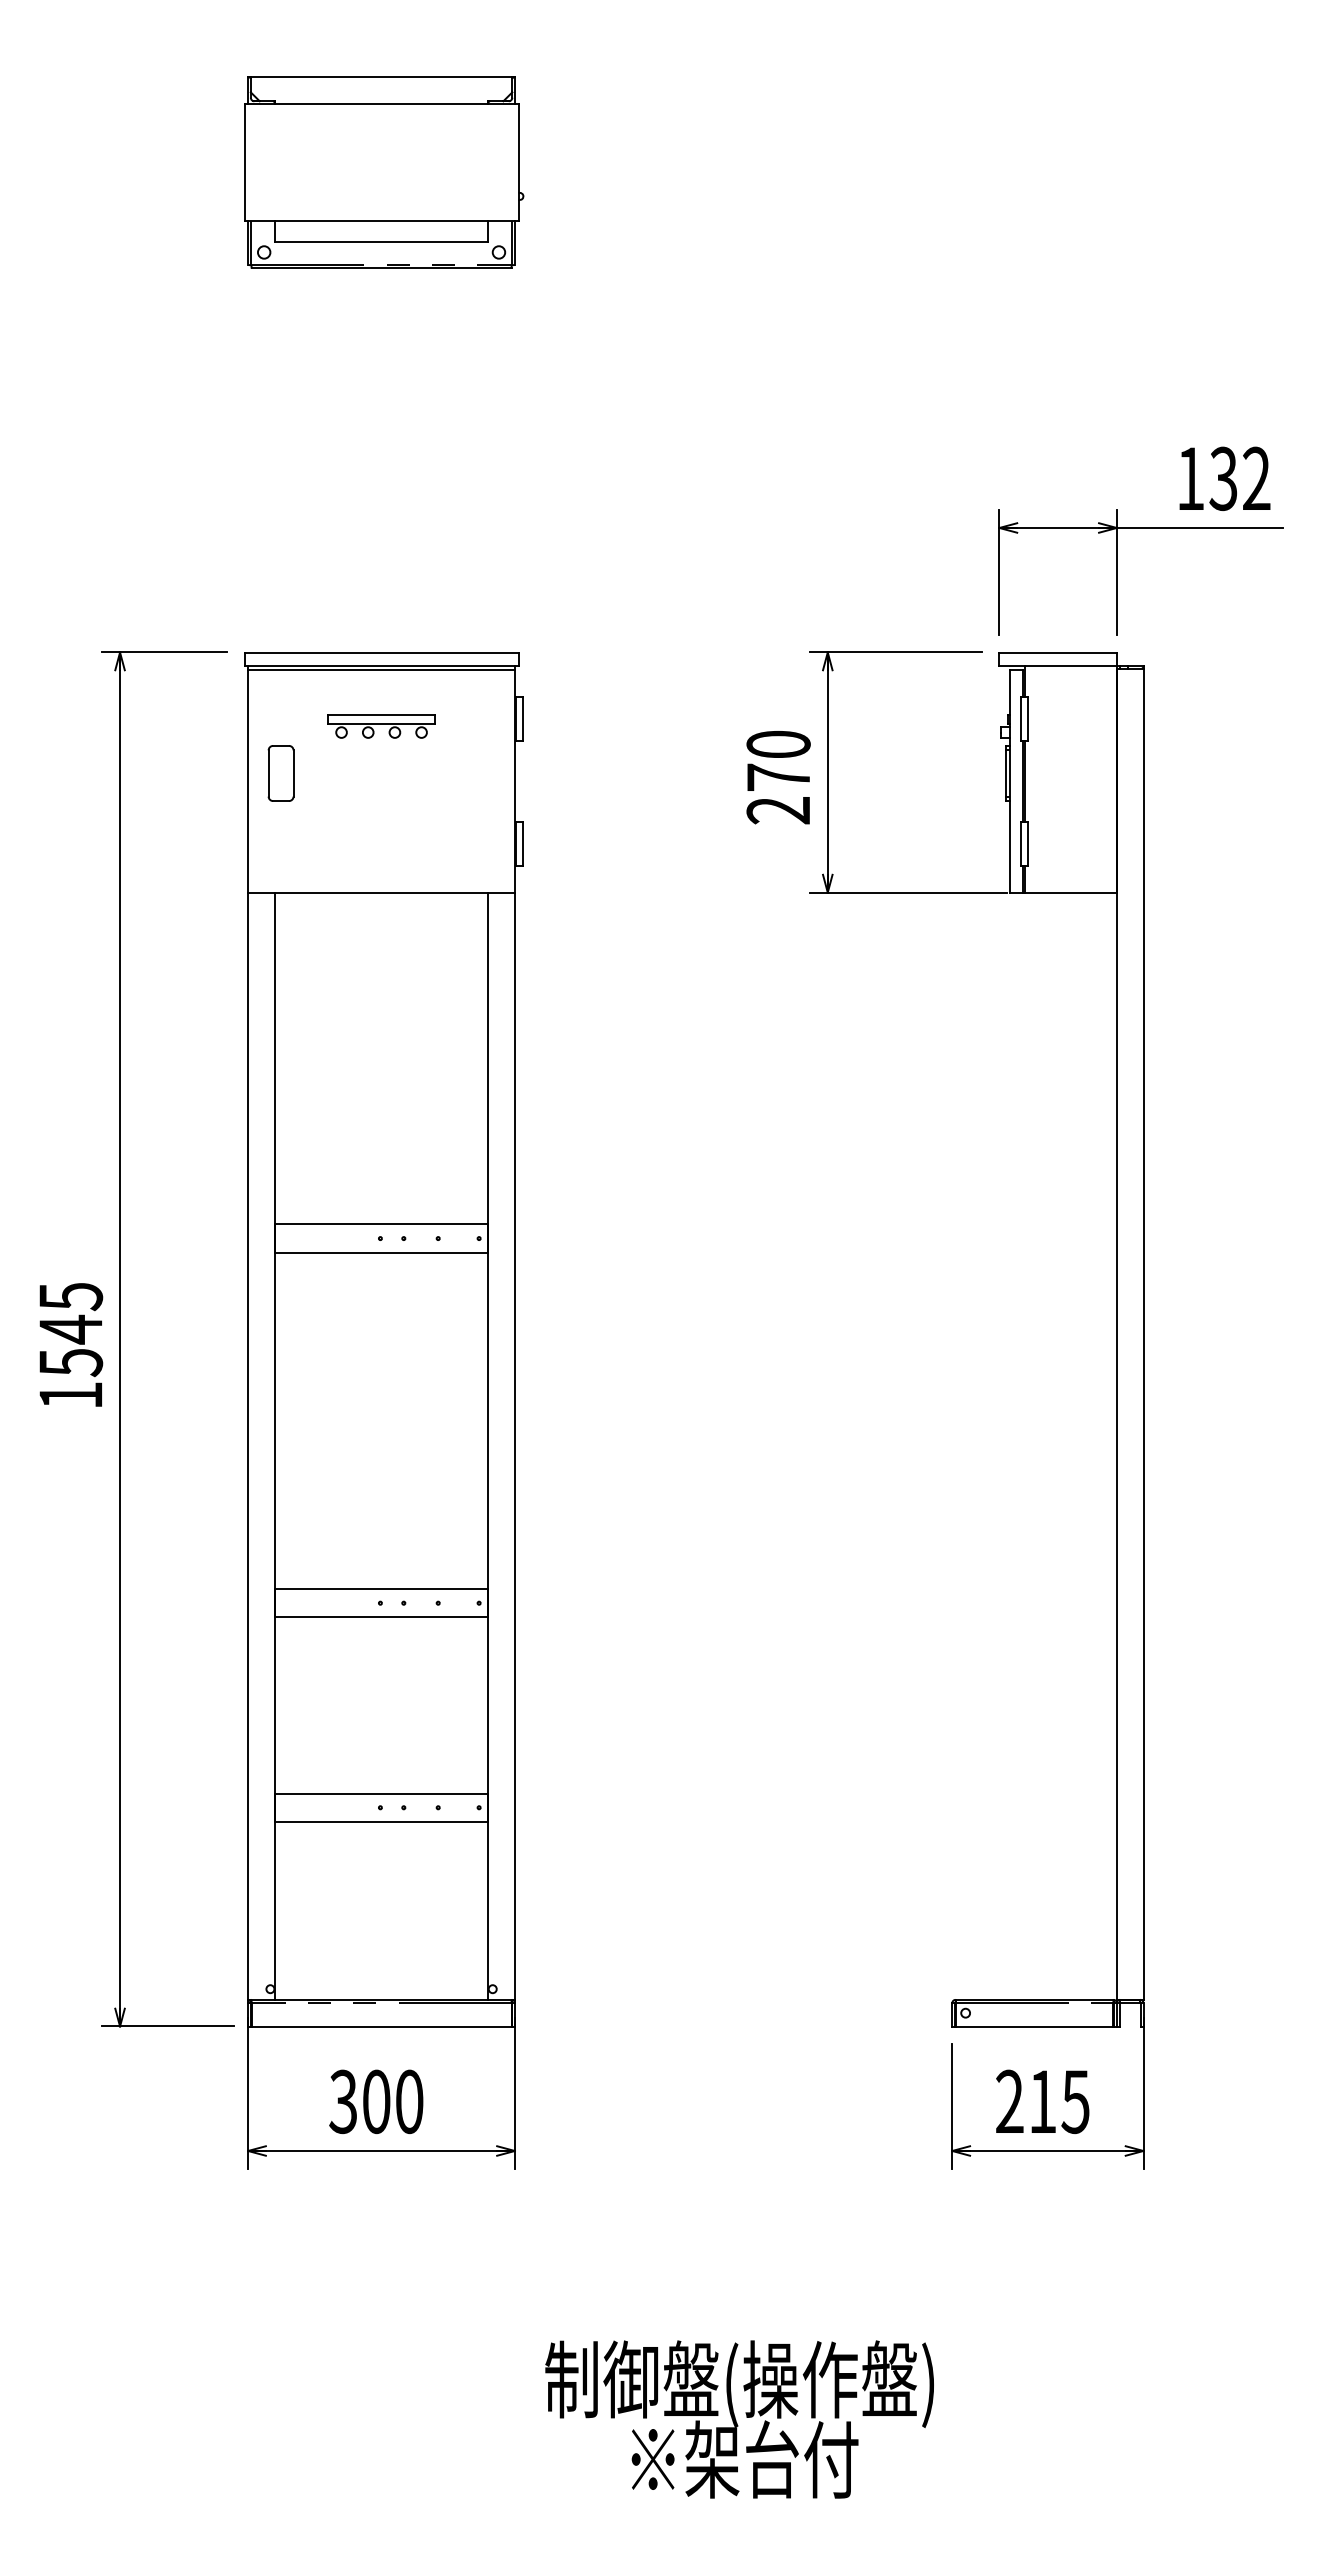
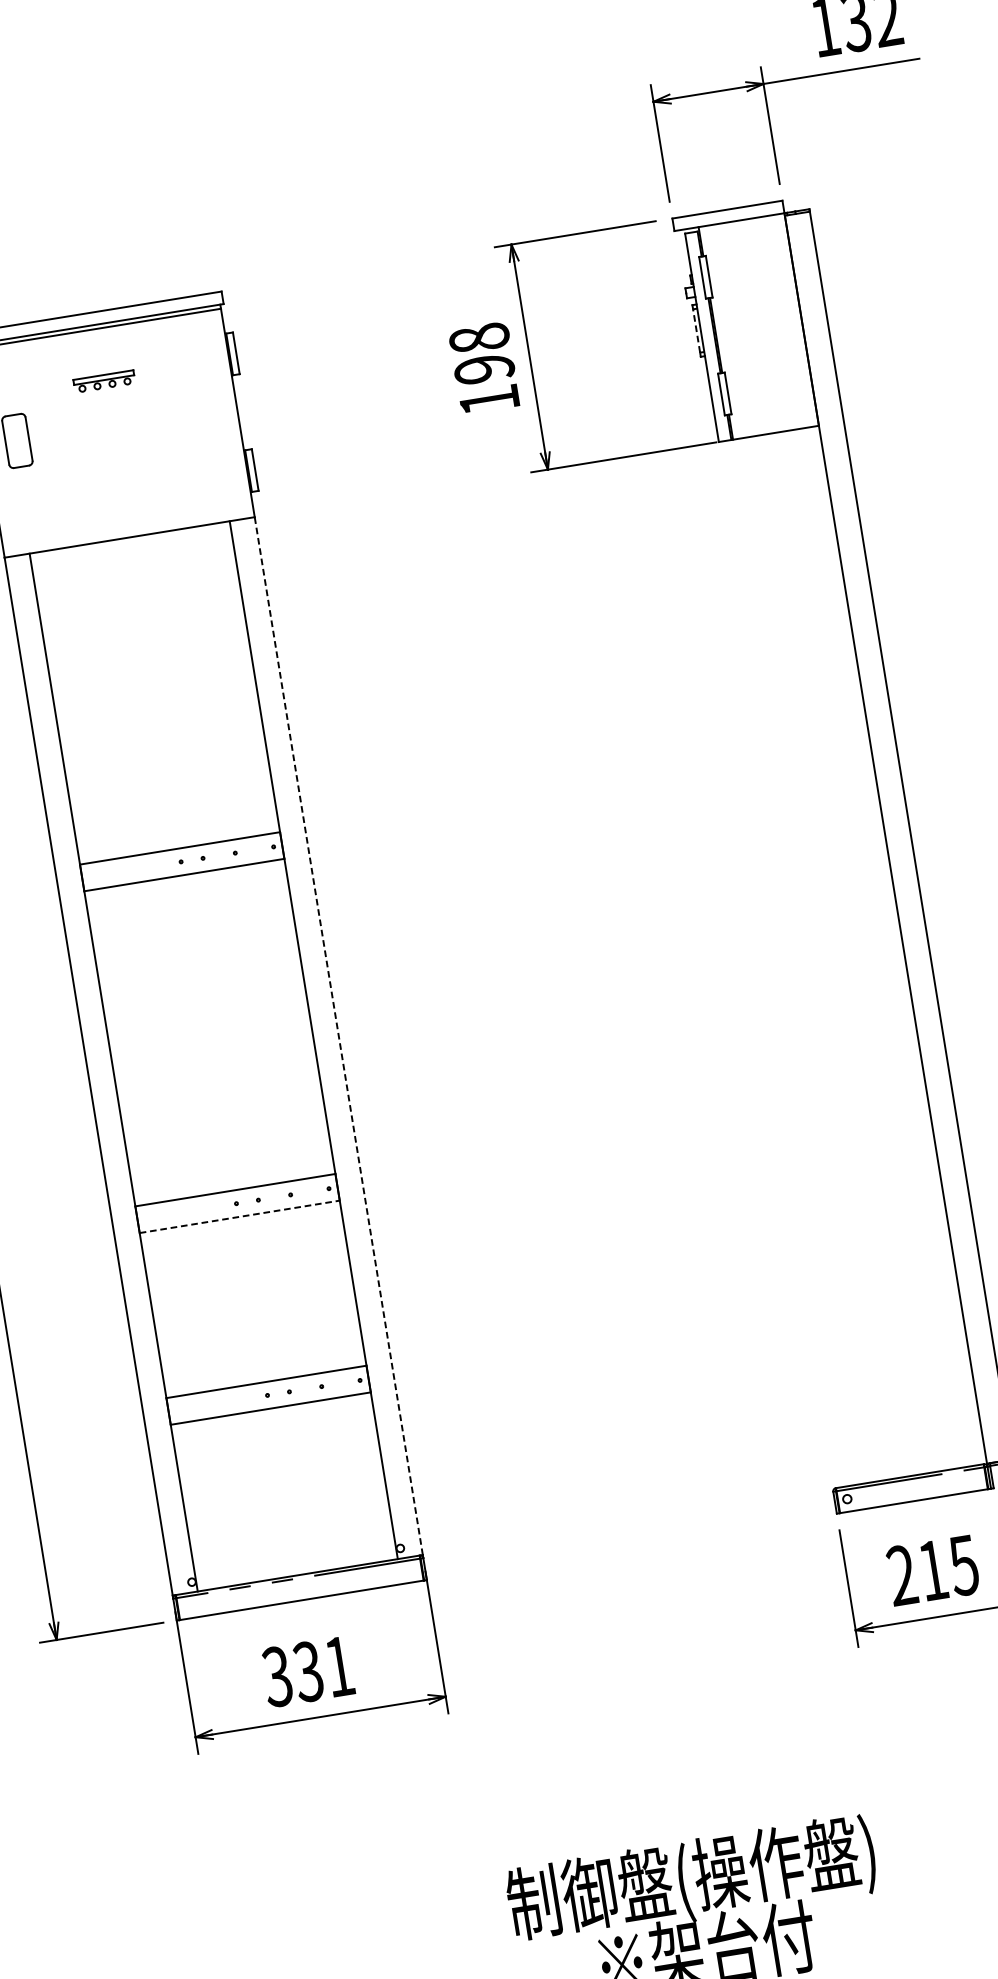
part: (381, 726) -> (104, 381), size x0.6
line: (1005, 773) -> (696, 331), solid -> dashed
text: (778, 777) -> (484, 369), 270 -> 198
line: (514, 1446) -> (338, 1036), solid -> dashed
line: (381, 1617) -> (239, 1216), solid -> dashed
text: (392, 2101) -> (323, 1668), 300 -> 331

